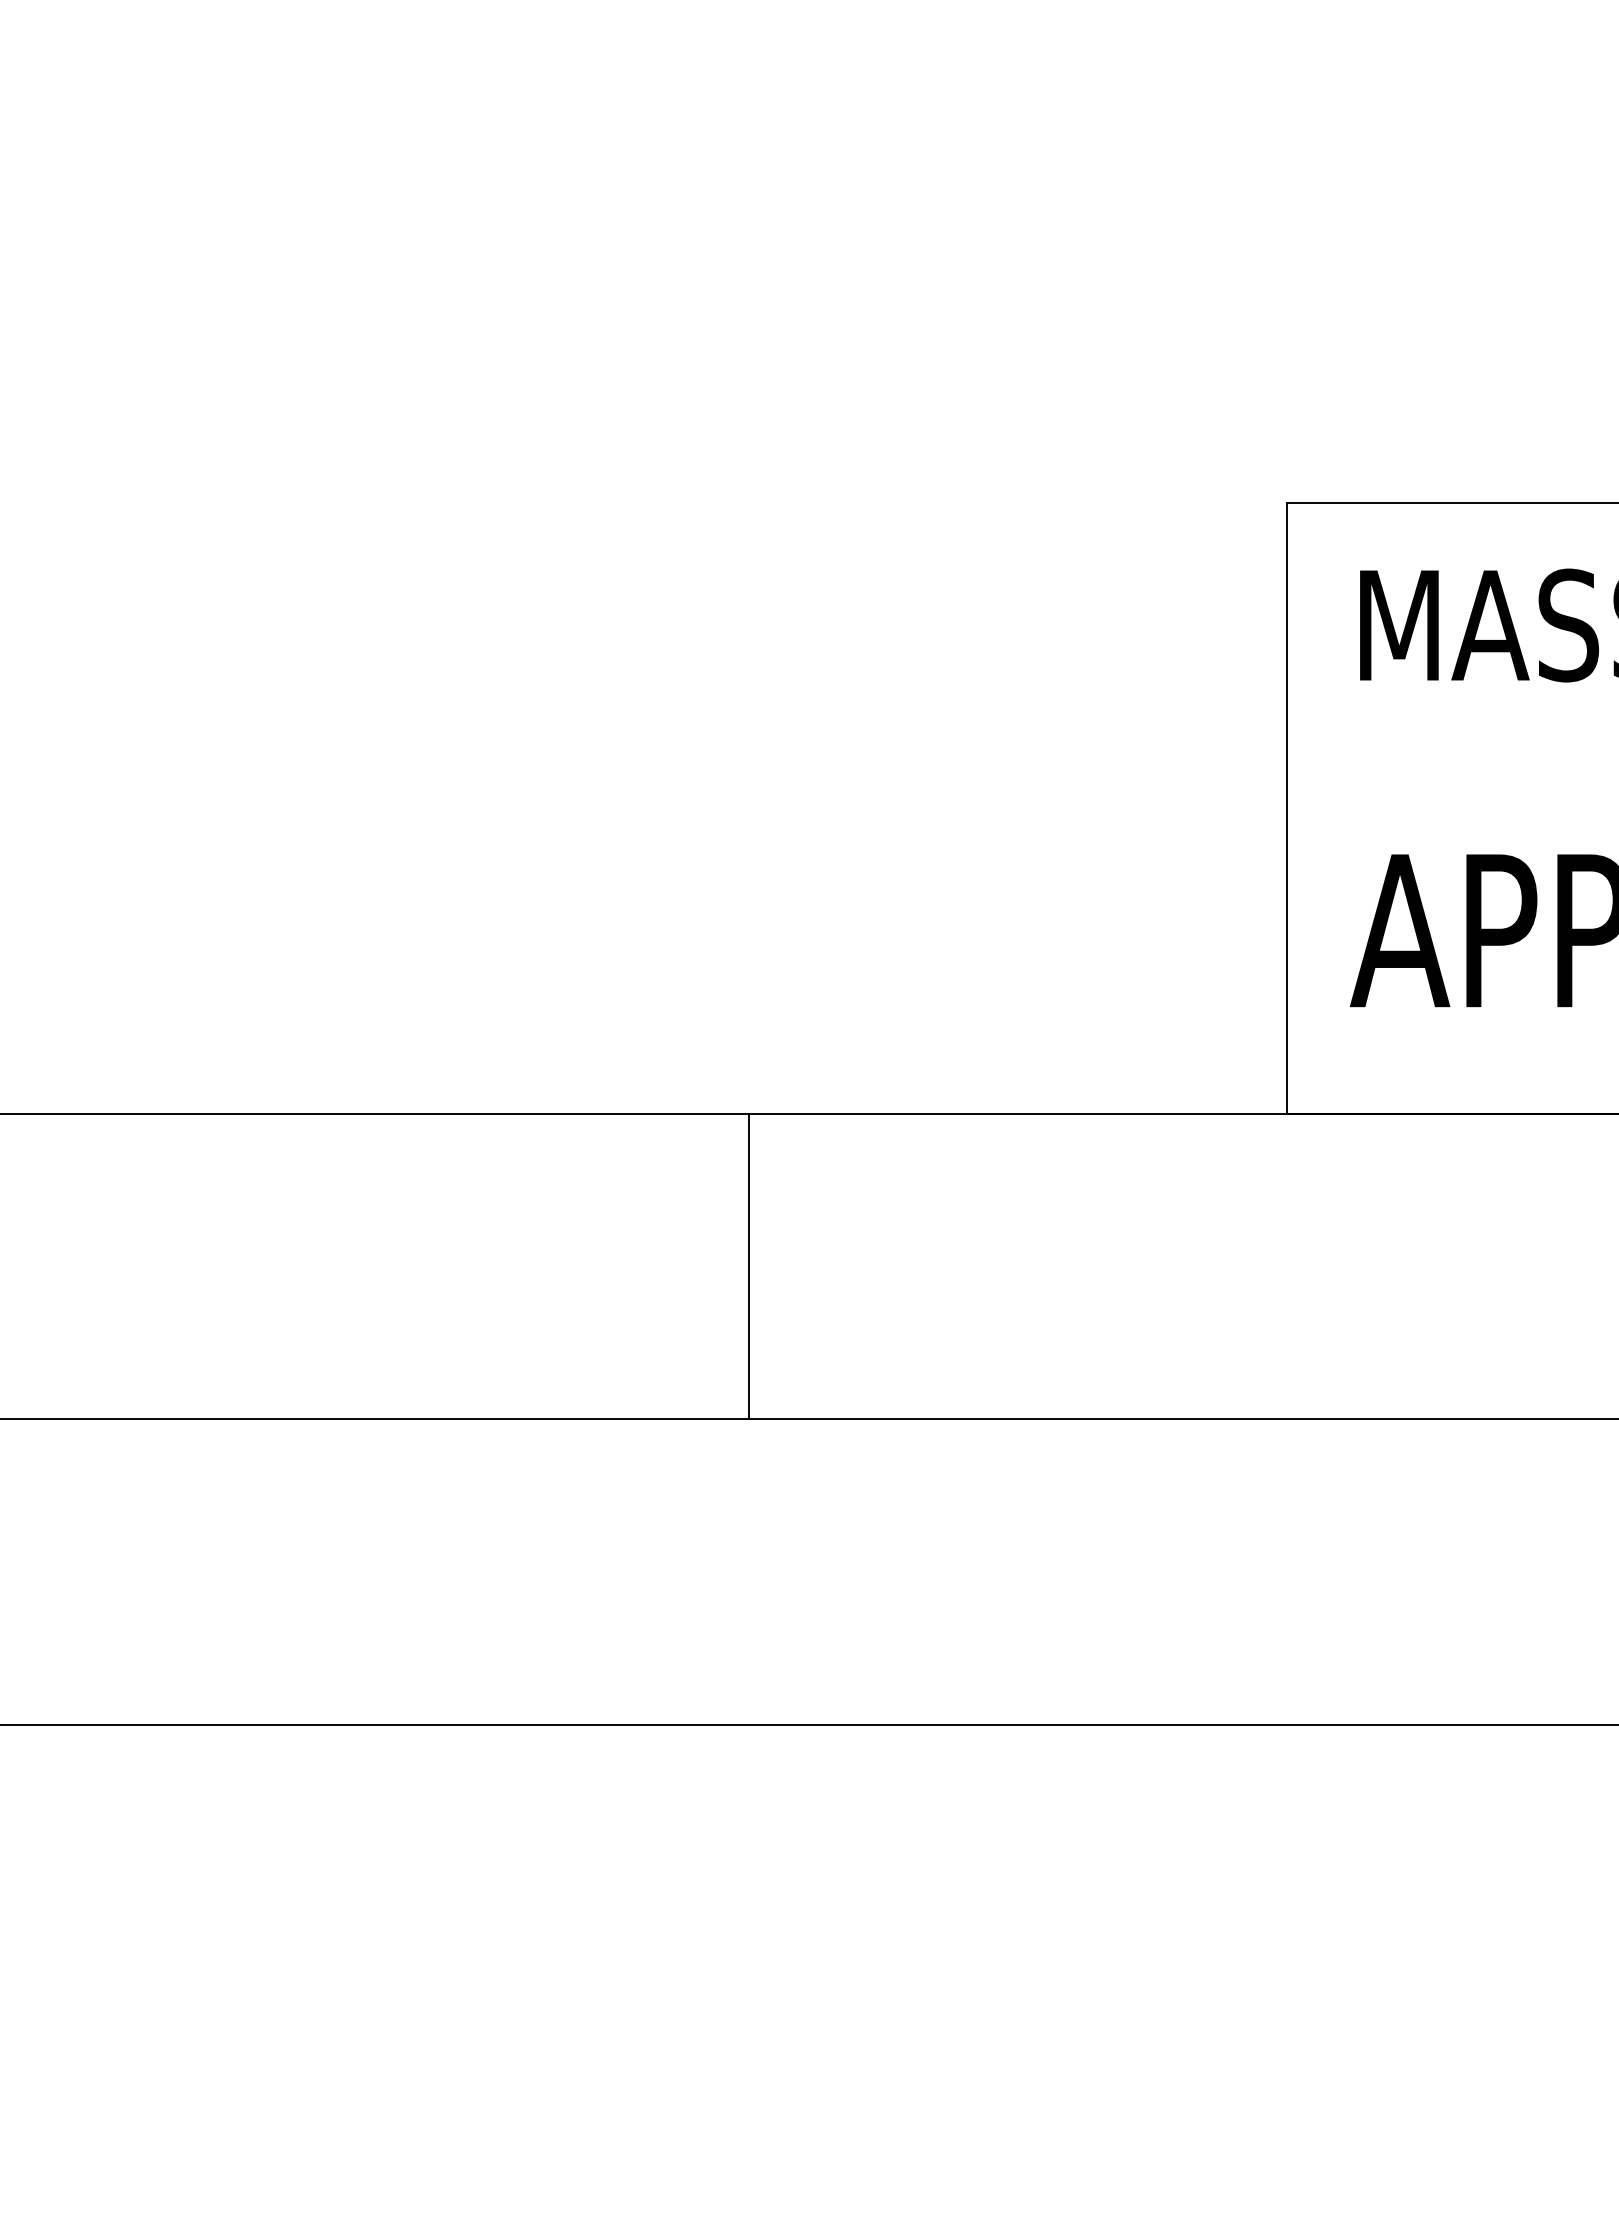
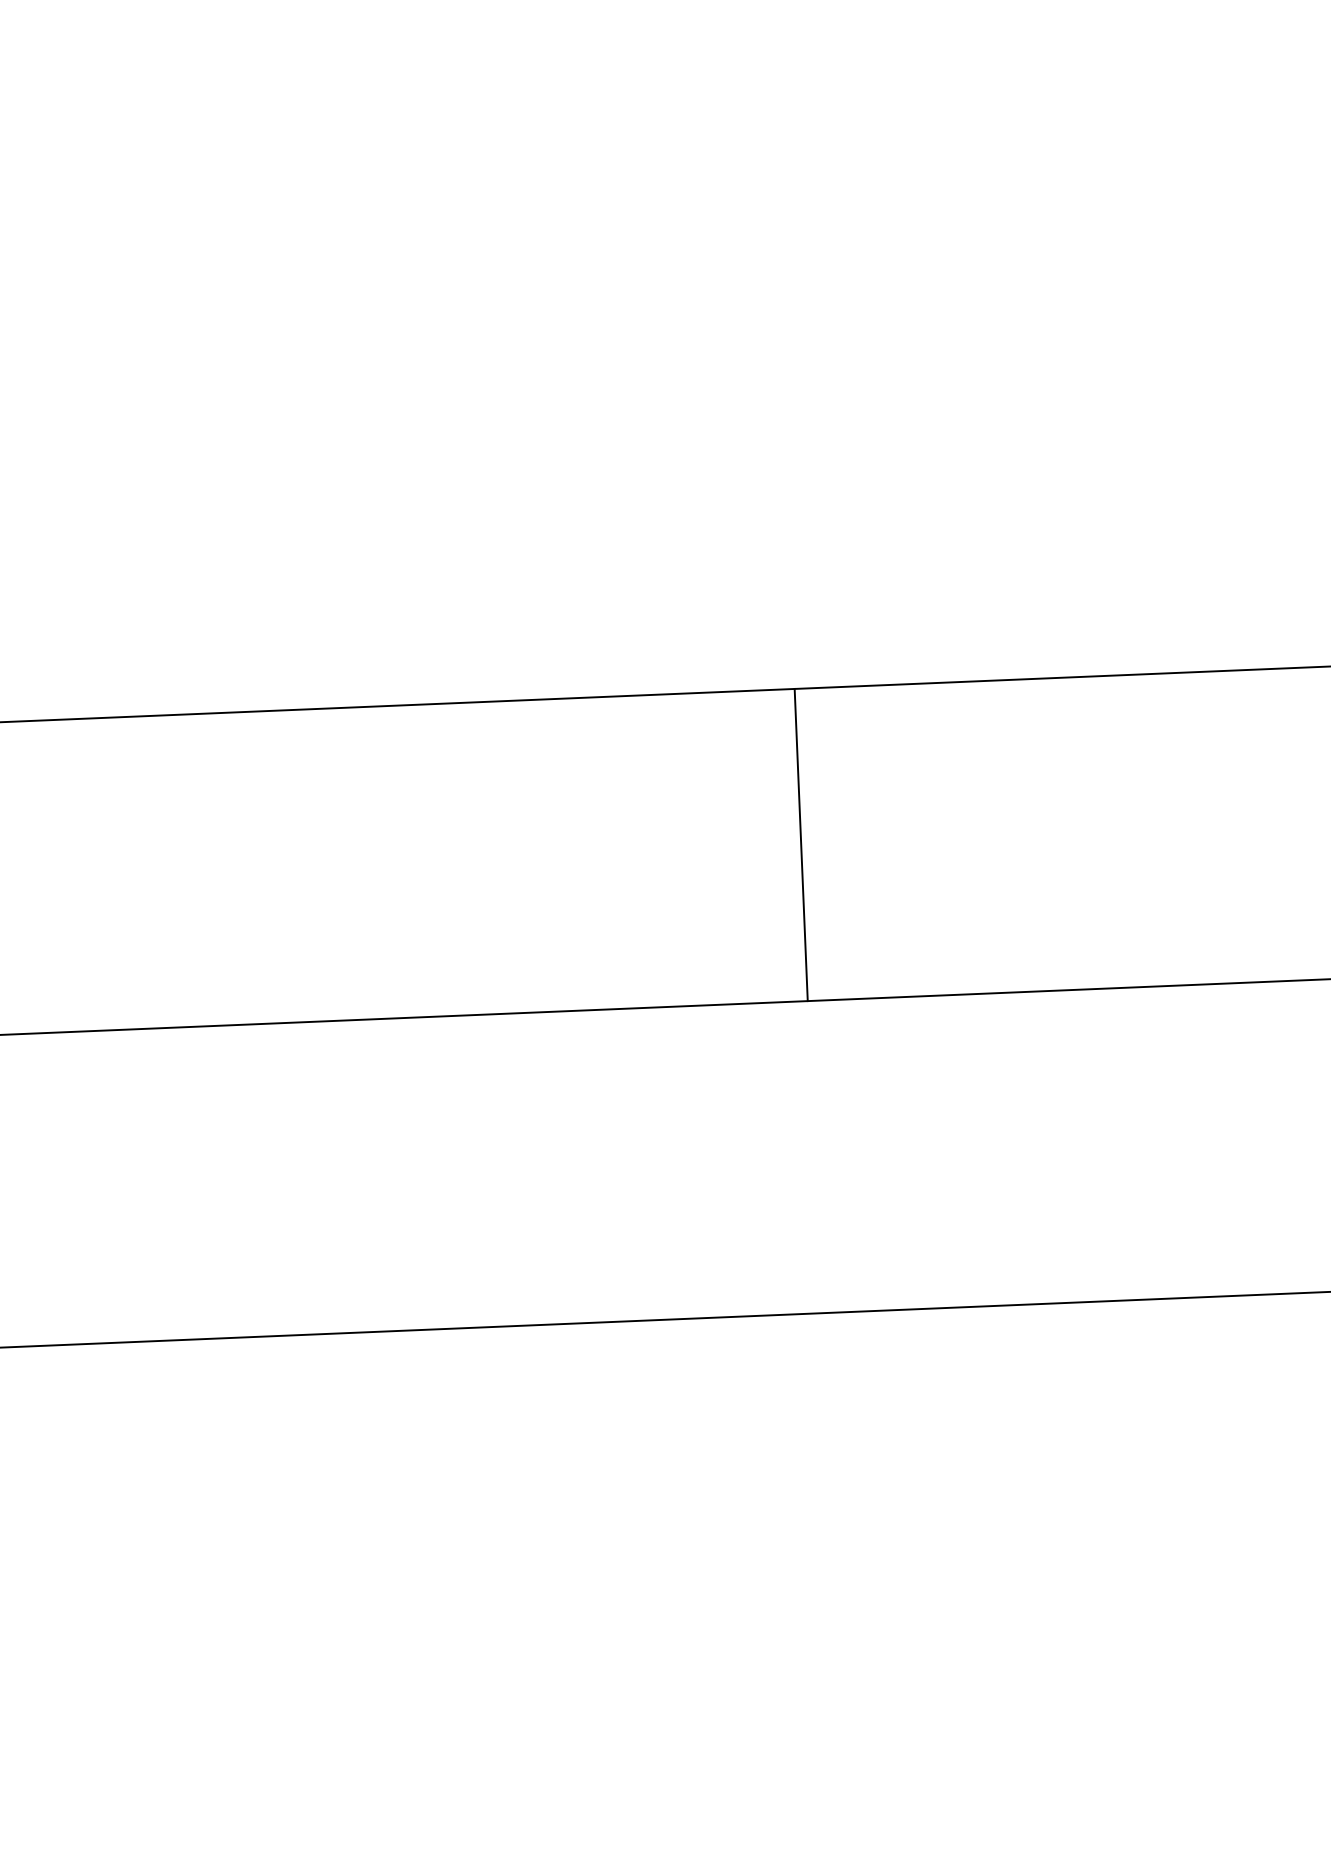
line: (748, 1266) -> (800, 844), moved

